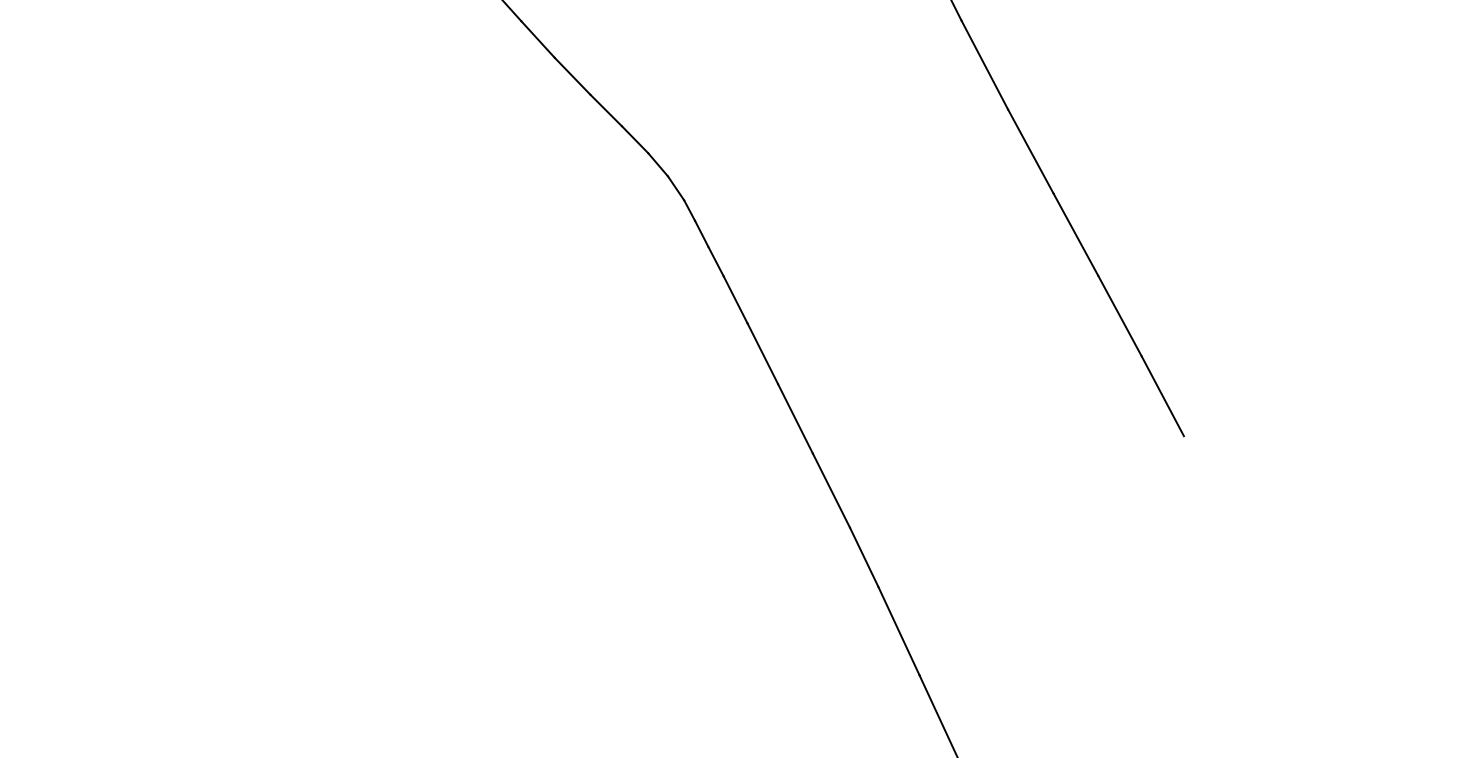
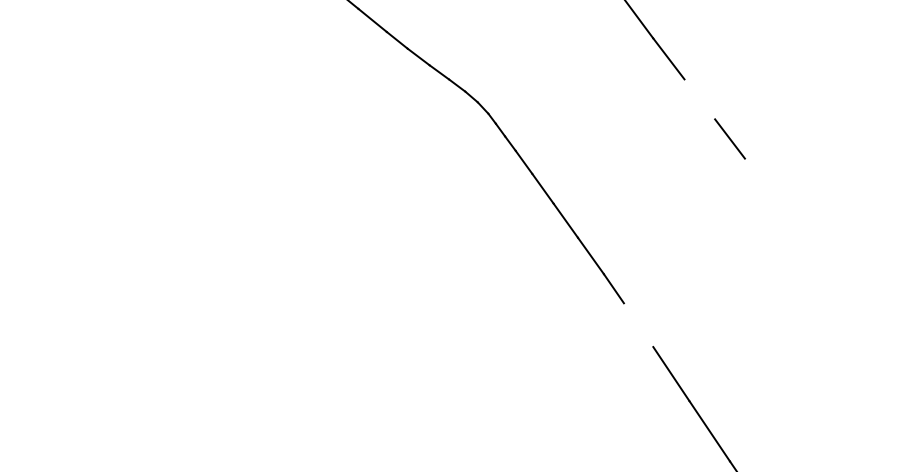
line: (1075, 234) -> (699, 99), removed
line: (1162, 395) -> (759, 177), removed
line: (898, 631) -> (638, 325), removed

